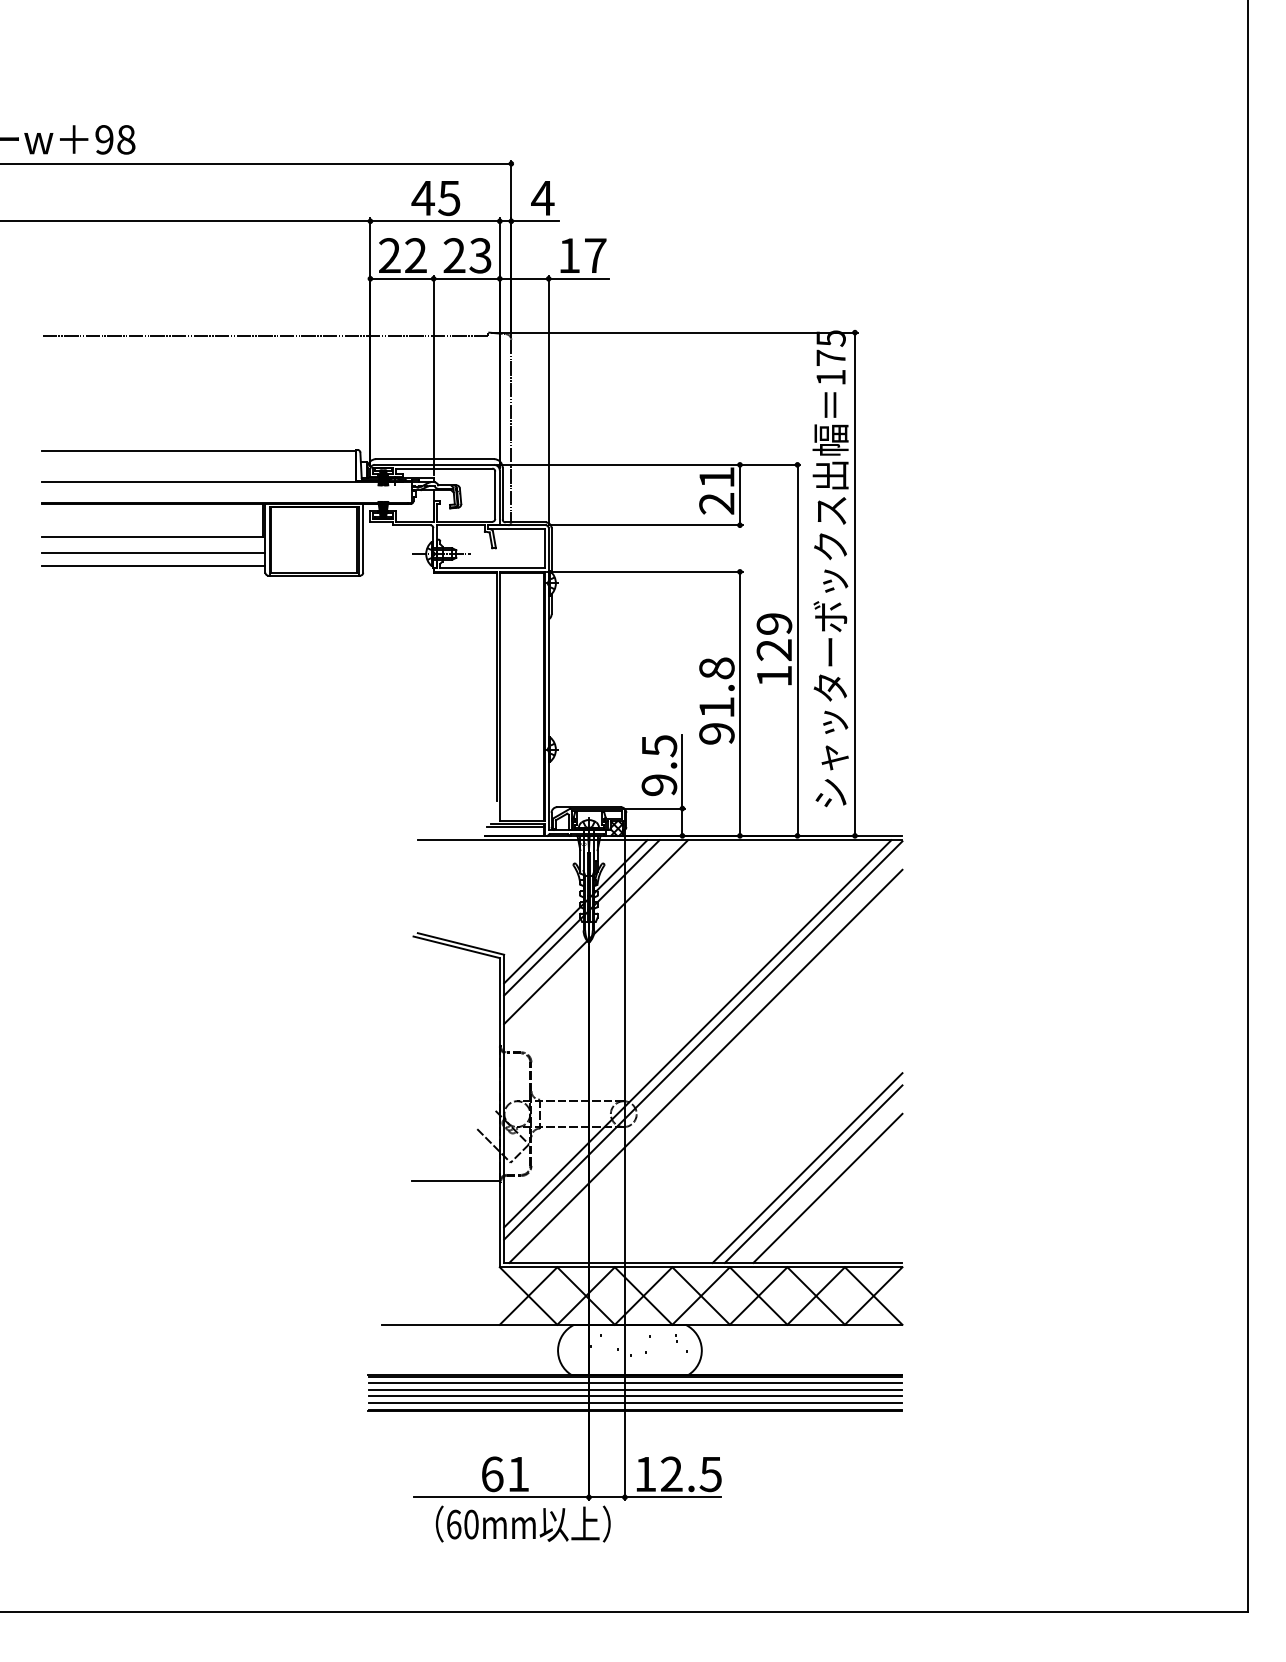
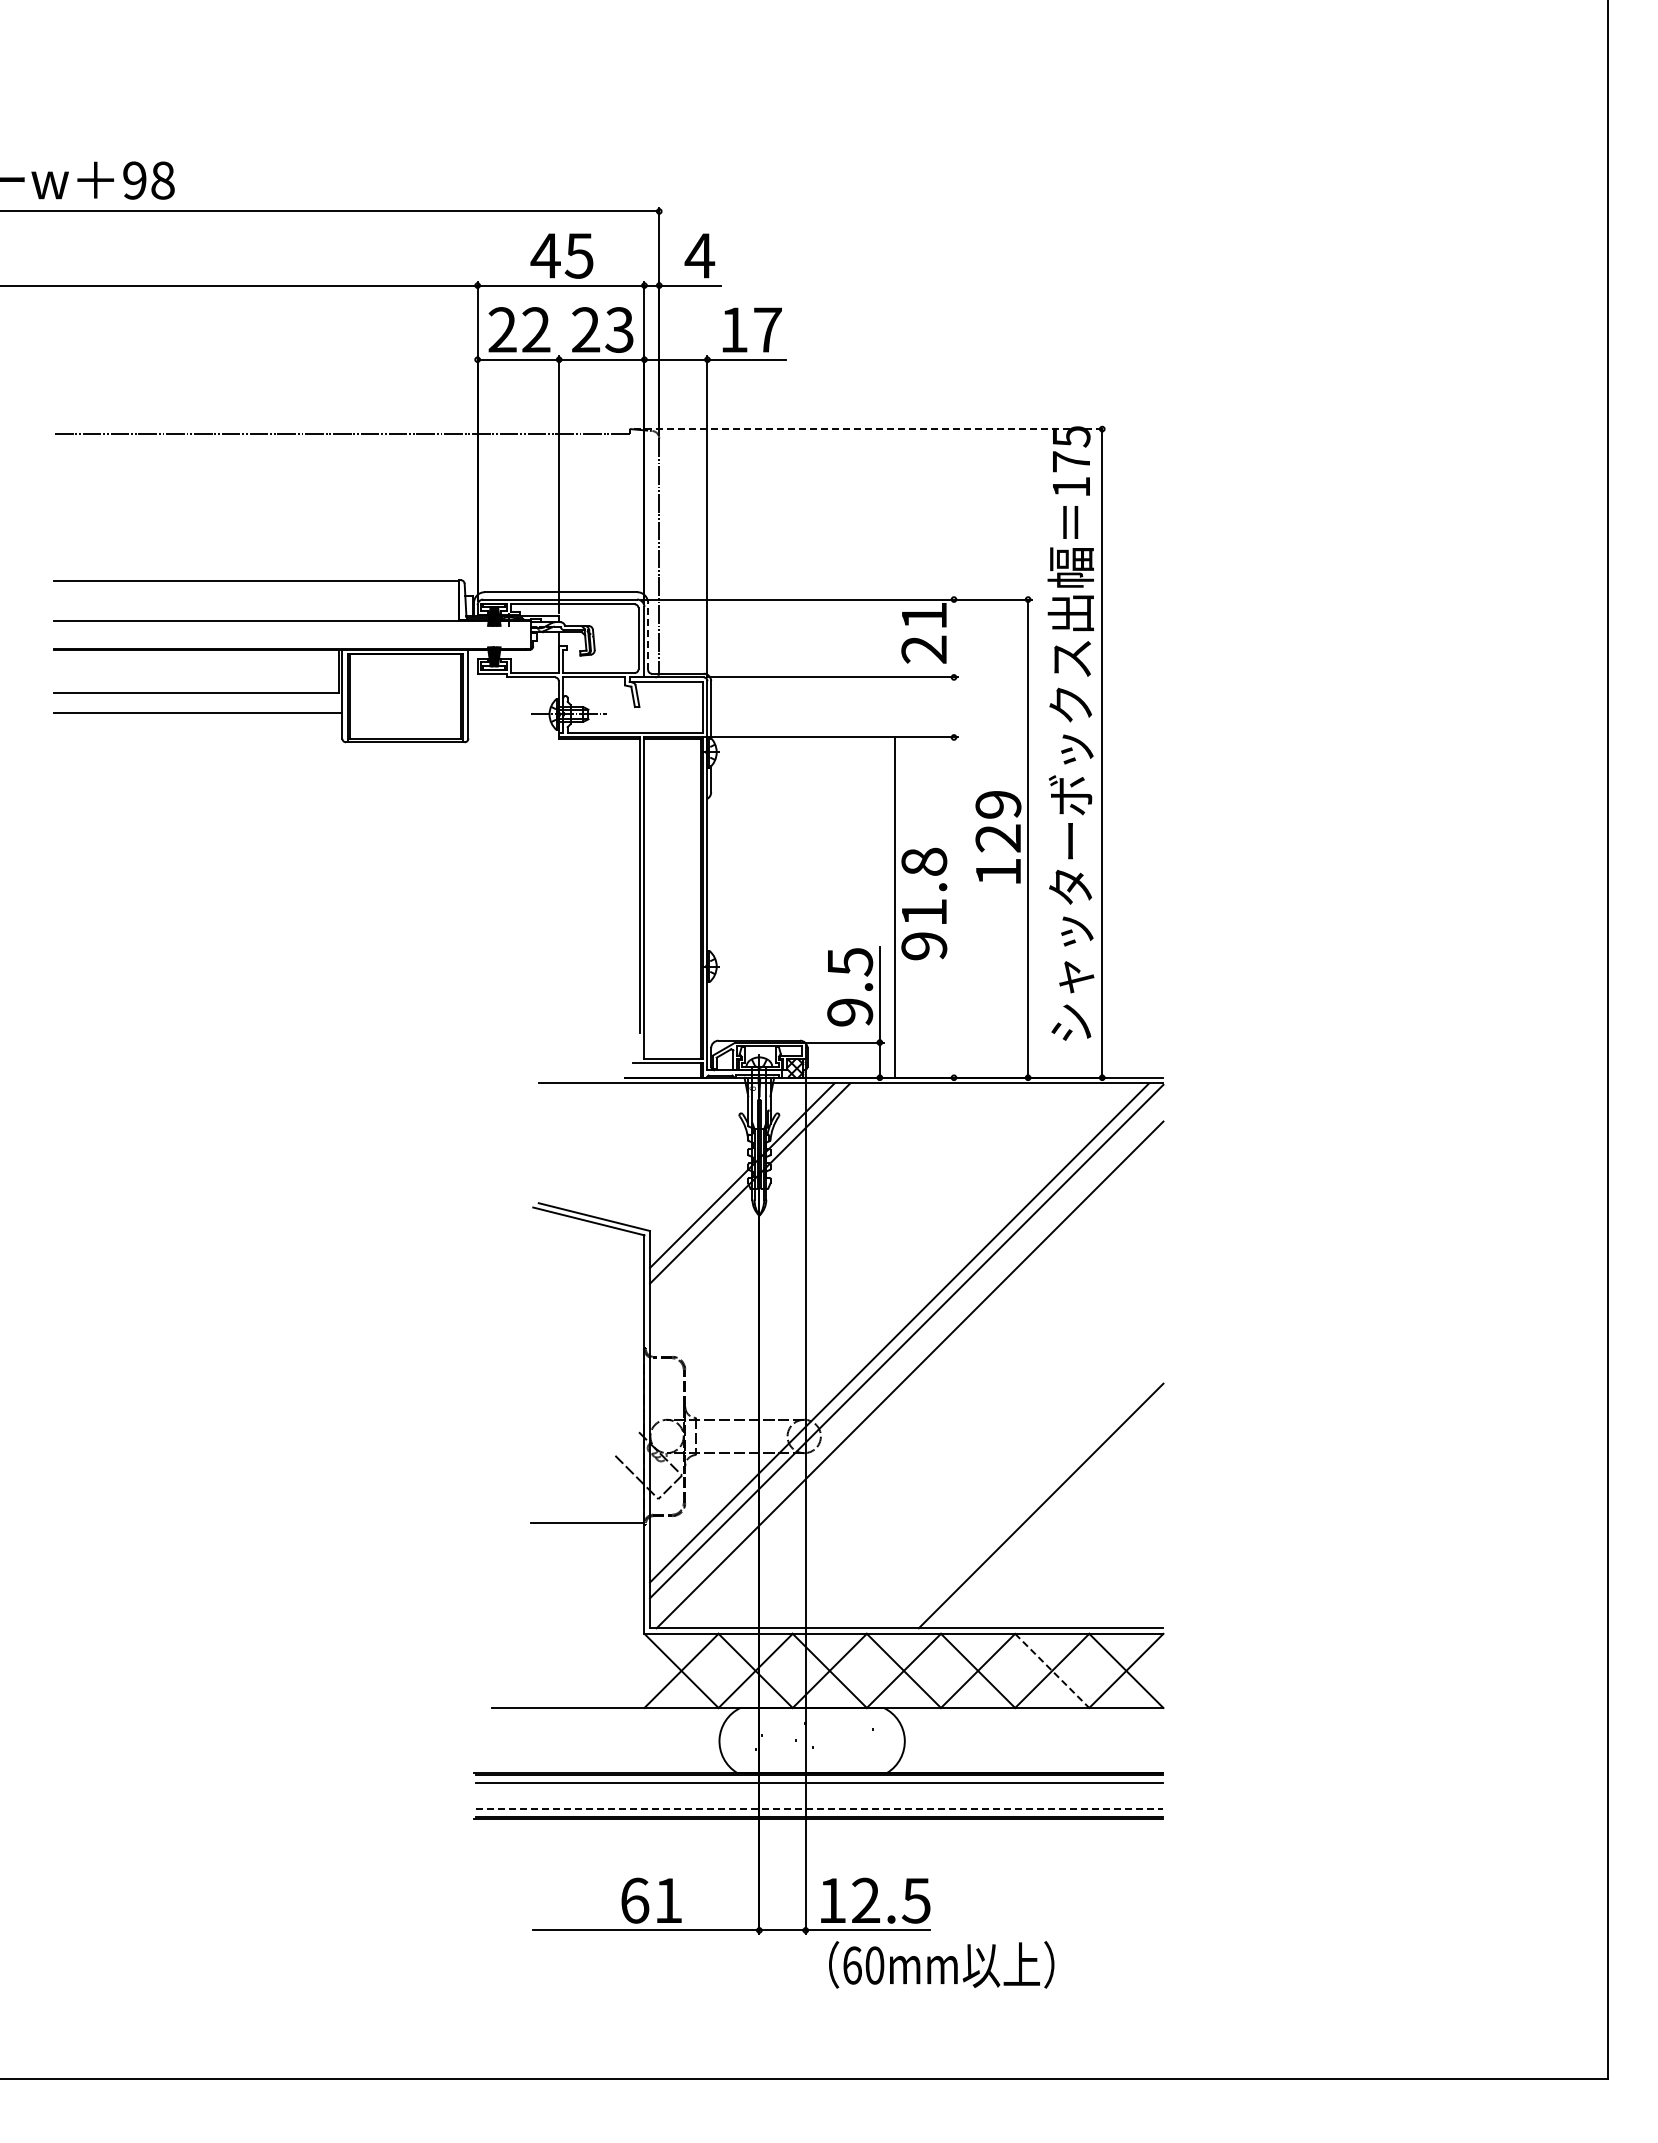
line: (674, 332) -> (869, 429), solid -> dashed
line: (502, 493) -> (648, 636), solid -> dashed
line: (740, 495) -> (954, 638), removed
line: (153, 565) -> (198, 729), removed
line: (740, 703) -> (895, 907), moved
line: (515, 827) -> (664, 1066), removed
line: (596, 931) -> (768, 1201), removed
line: (813, 1173) -> (1048, 1513), removed
line: (828, 1188) -> (1067, 1532), removed
line: (816, 1296) -> (1052, 1671), solid -> dashed
line: (635, 1389) -> (819, 1791), removed
line: (635, 1396) -> (819, 1800), removed
line: (635, 1402) -> (819, 1808), solid -> dashed
text: (523, 1523) -> (941, 1964), moved

